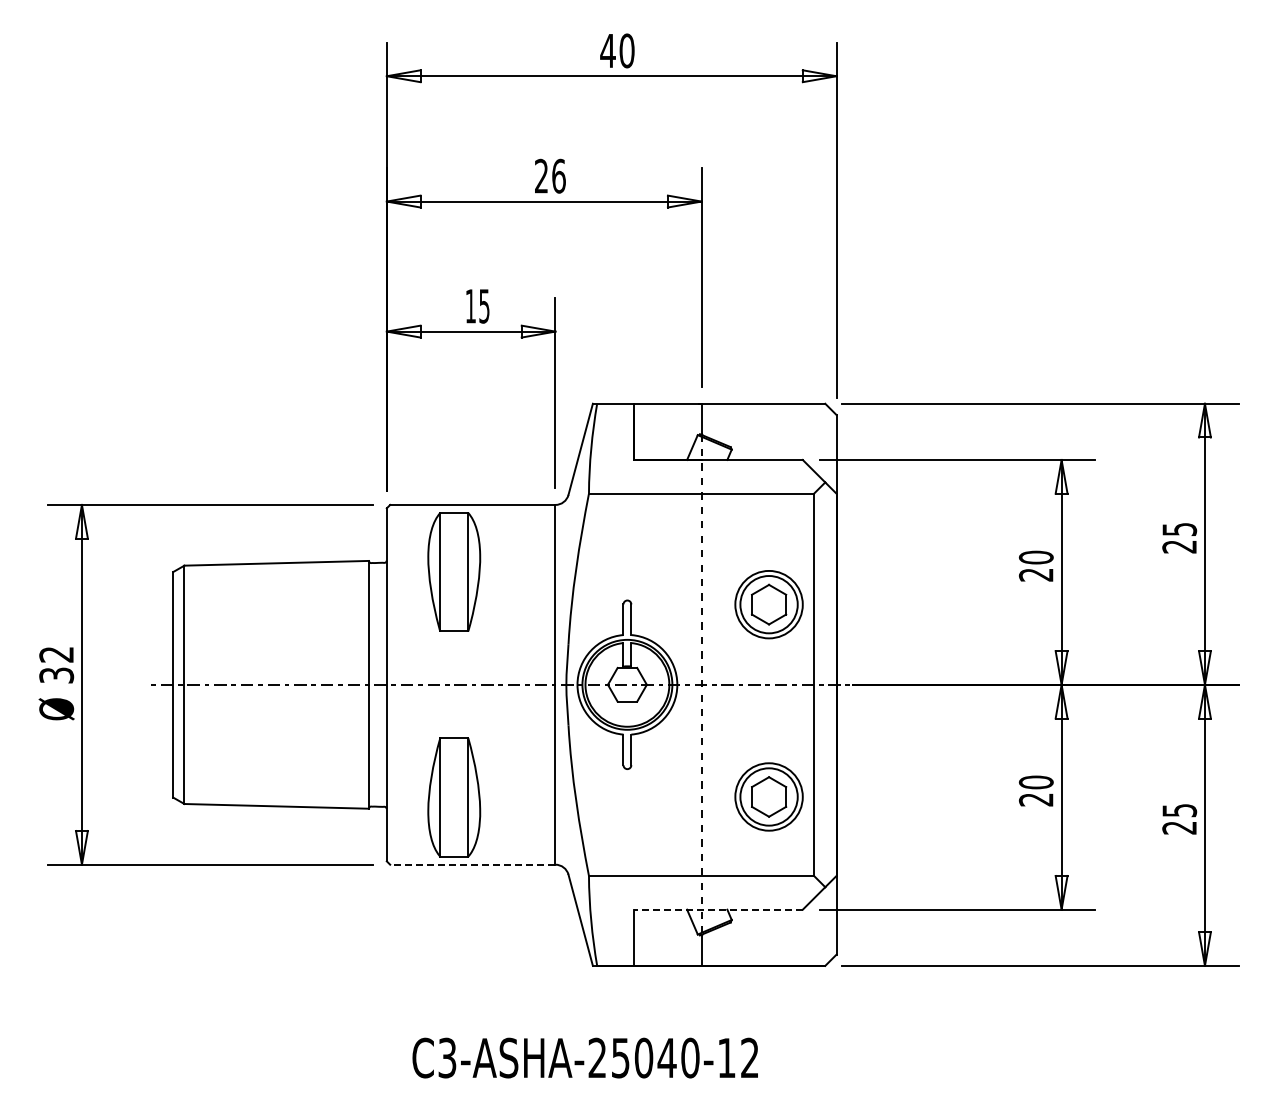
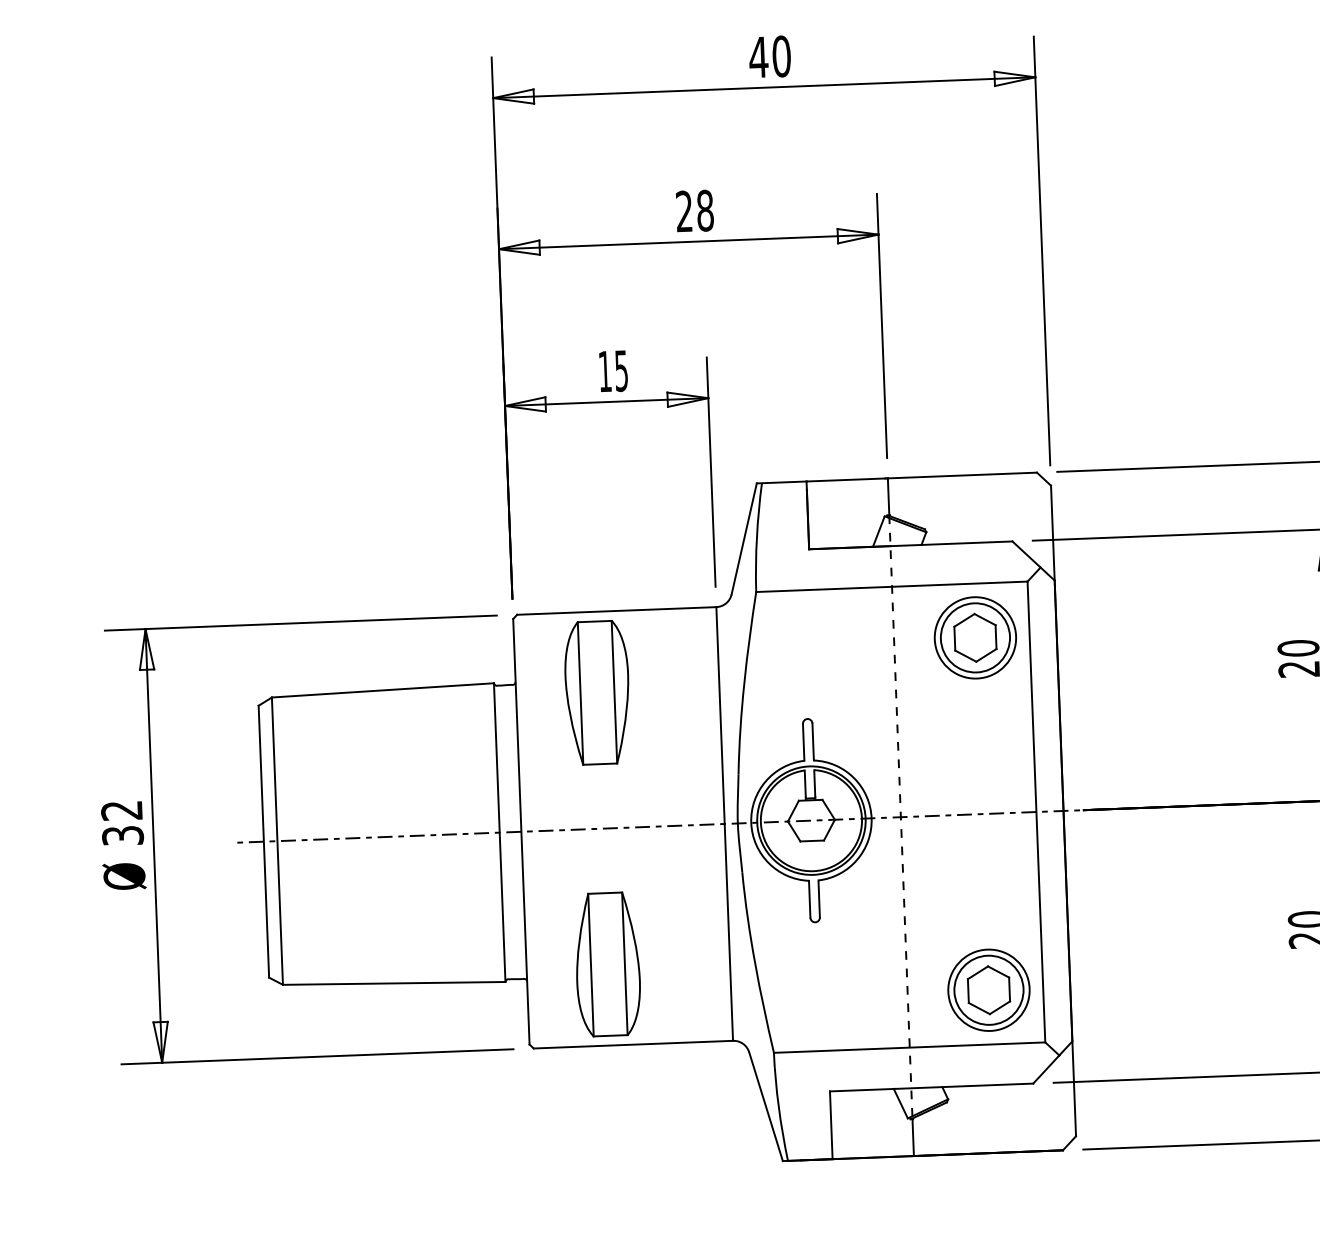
text: (558, 175) -> (704, 209), 26 -> 28
part: (768, 604) -> (974, 637), moved
part: (768, 796) -> (988, 989), moved
line: (472, 864) -> (633, 1044), dashed -> solid
line: (717, 909) -> (930, 1087), dashed -> solid

